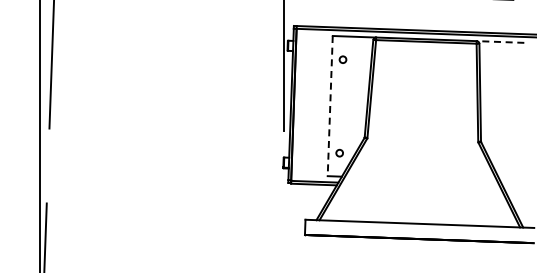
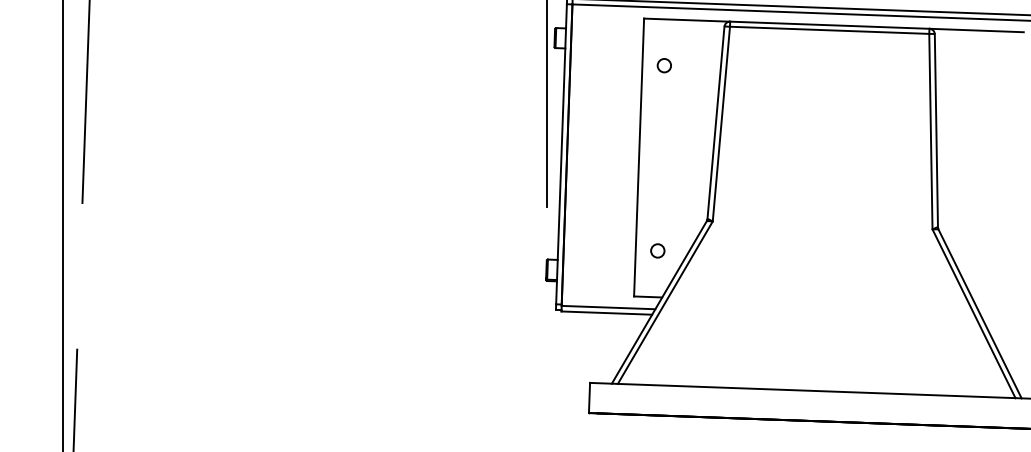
line: (500, 42) -> (976, 31), dashed -> solid
line: (330, 106) -> (639, 158), dashed -> solid

